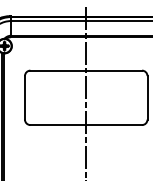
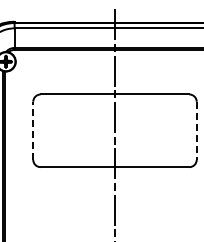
line: (25, 97) -> (33, 130), solid -> dashed
line: (147, 98) -> (196, 131), solid -> dashed

